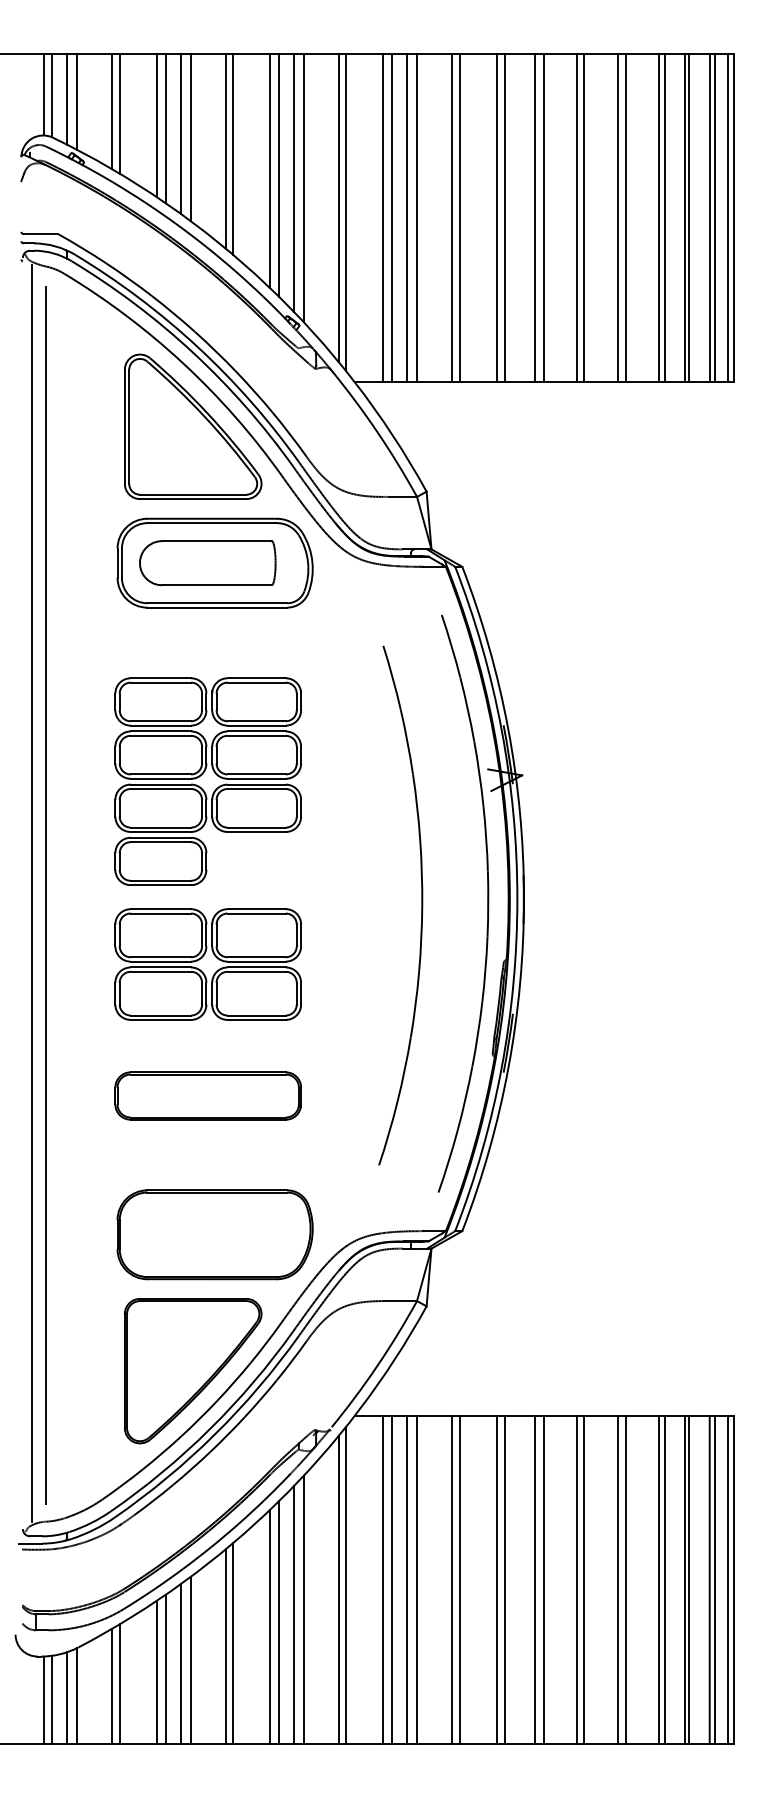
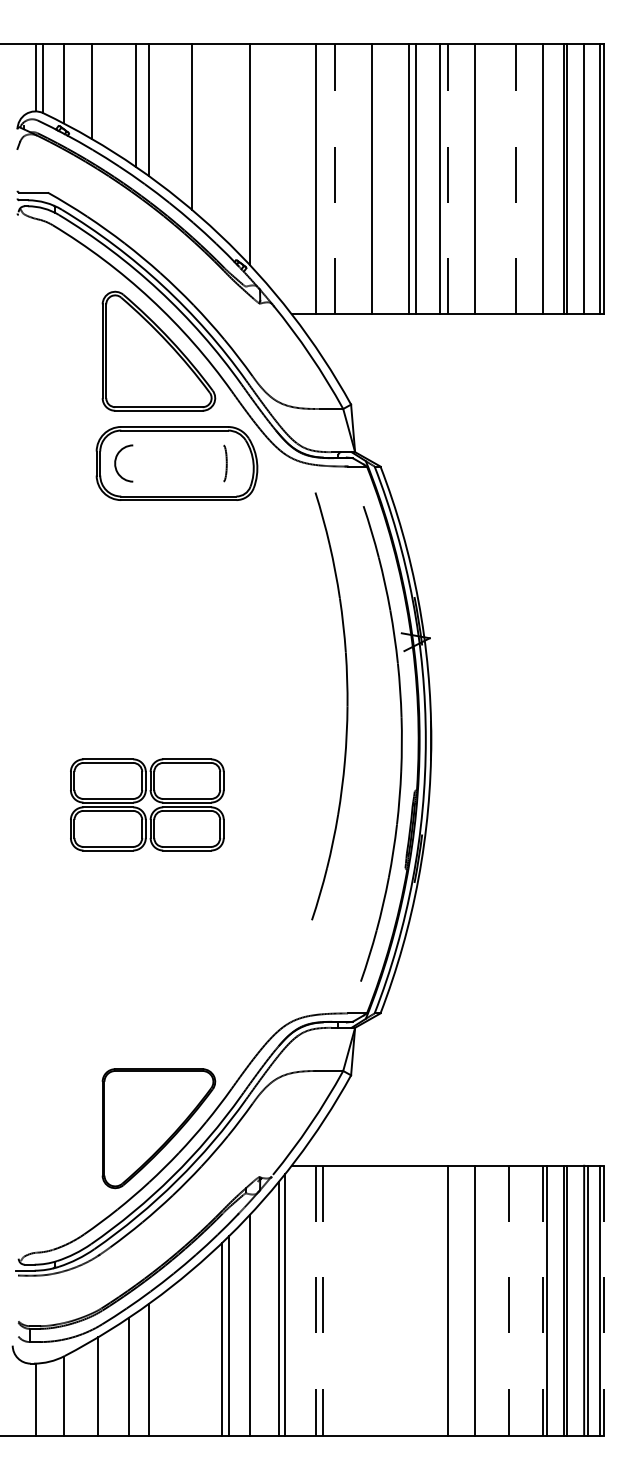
line: (67, 99) -> (55, 81), removed
line: (119, 113) -> (98, 93), removed
line: (157, 125) -> (129, 103), removed
line: (190, 136) -> (156, 112), removed
line: (225, 151) -> (185, 124), removed
line: (270, 170) -> (222, 140), removed
line: (278, 175) -> (229, 144), removed
line: (293, 182) -> (241, 150), removed
line: (338, 208) -> (278, 171), removed
line: (345, 212) -> (284, 174), removed
line: (391, 218) -> (322, 179), removed
line: (407, 218) -> (335, 179), solid -> dashed
line: (417, 218) -> (343, 179), removed
line: (459, 218) -> (378, 179), removed
line: (544, 218) -> (448, 179), solid -> dashed
line: (583, 218) -> (480, 179), removed
line: (617, 218) -> (508, 179), removed
line: (626, 218) -> (515, 179), solid -> dashed
line: (665, 218) -> (547, 179), removed
line: (714, 218) -> (588, 179), removed
line: (216, 541) -> (178, 445), removed
line: (216, 585) -> (178, 481), removed
part: (202, 775) -> (166, 638), removed
line: (31, 893) -> (25, 735), removed
line: (45, 895) -> (37, 737), removed
part: (421, 905) -> (346, 706), moved
part: (202, 957) -> (142, 799), moved
part: (208, 1095) -> (171, 901), removed
part: (214, 1234) -> (176, 1016), removed
line: (383, 1579) -> (315, 1300), solid -> dashed
line: (391, 1579) -> (322, 1300), solid -> dashed
line: (407, 1579) -> (335, 1300), removed
line: (417, 1579) -> (343, 1300), removed
line: (452, 1579) -> (372, 1300), removed
line: (459, 1579) -> (378, 1300), removed
line: (496, 1579) -> (408, 1300), removed
line: (504, 1579) -> (415, 1300), removed
line: (535, 1579) -> (440, 1300), removed
line: (583, 1579) -> (480, 1300), removed
line: (617, 1579) -> (508, 1300), solid -> dashed
line: (626, 1579) -> (515, 1300), removed
line: (659, 1579) -> (542, 1300), solid -> dashed
line: (734, 1579) -> (604, 1300), solid -> dashed
line: (293, 1615) -> (241, 1329), removed
line: (232, 1643) -> (191, 1352), removed
line: (225, 1646) -> (185, 1355), removed
line: (190, 1660) -> (156, 1366), removed
line: (165, 1668) -> (136, 1373), removed
line: (112, 1685) -> (92, 1387), removed
line: (67, 1697) -> (55, 1397), removed
line: (51, 1700) -> (42, 1399), removed

